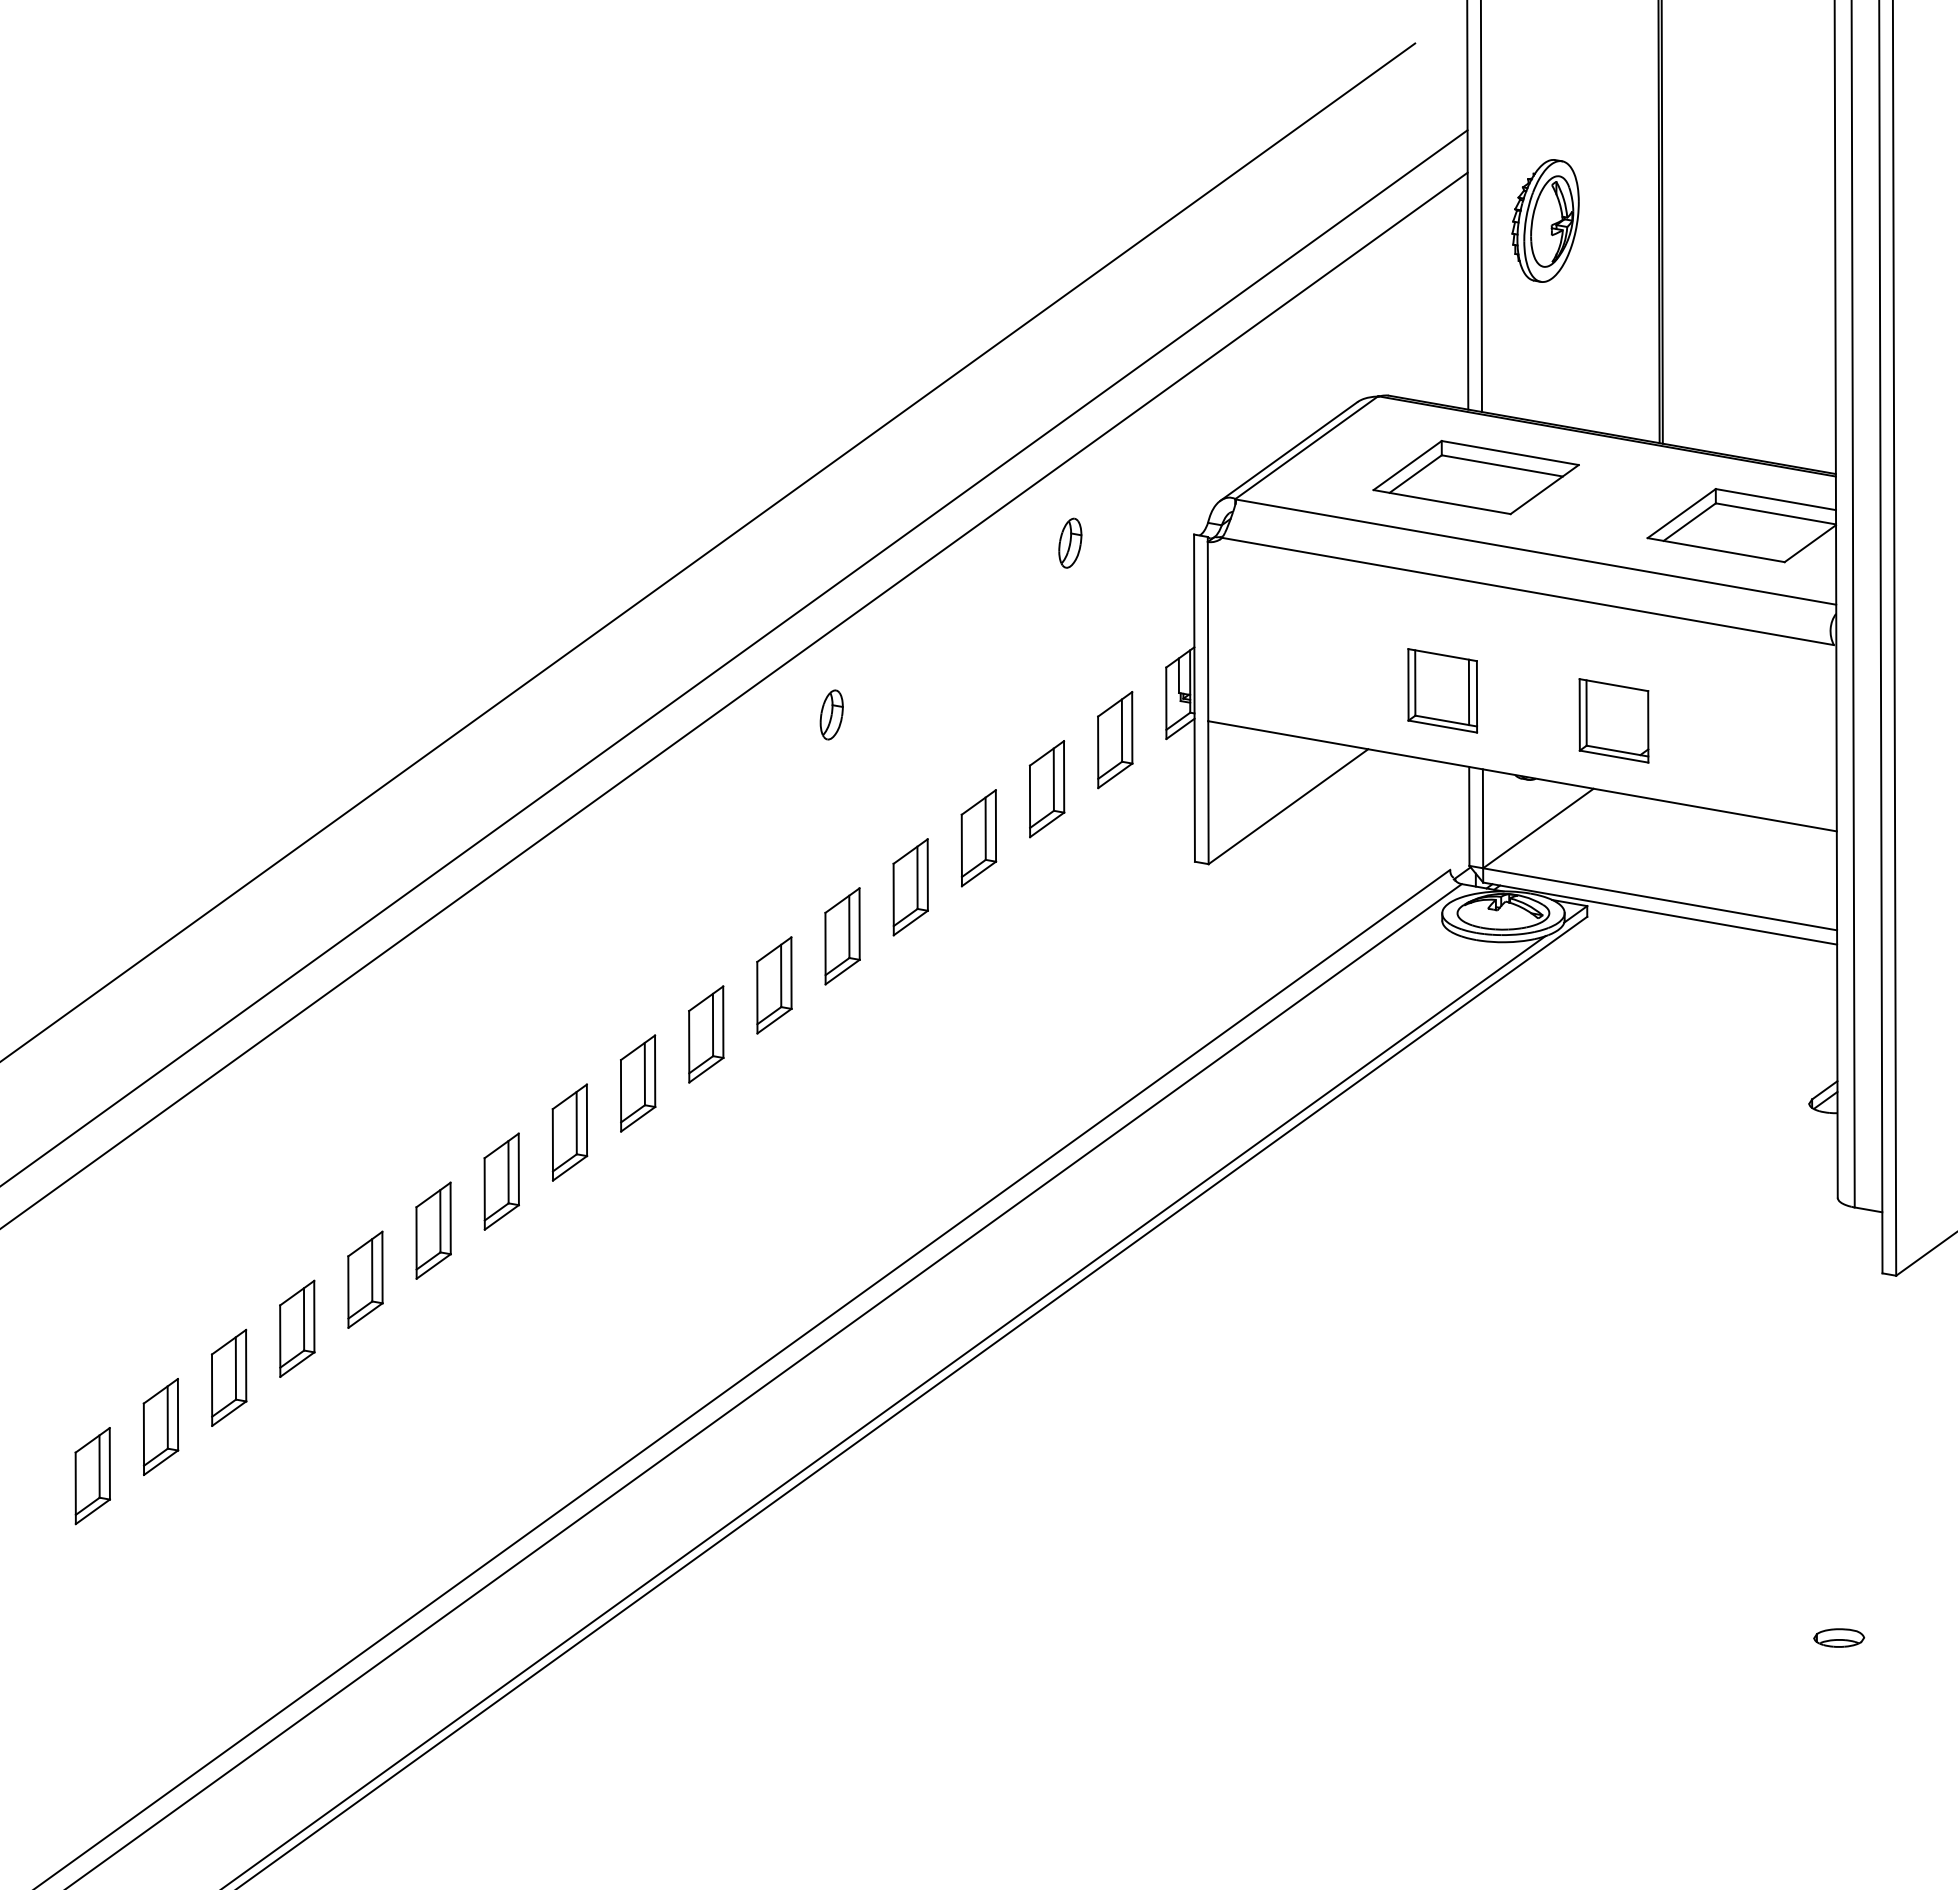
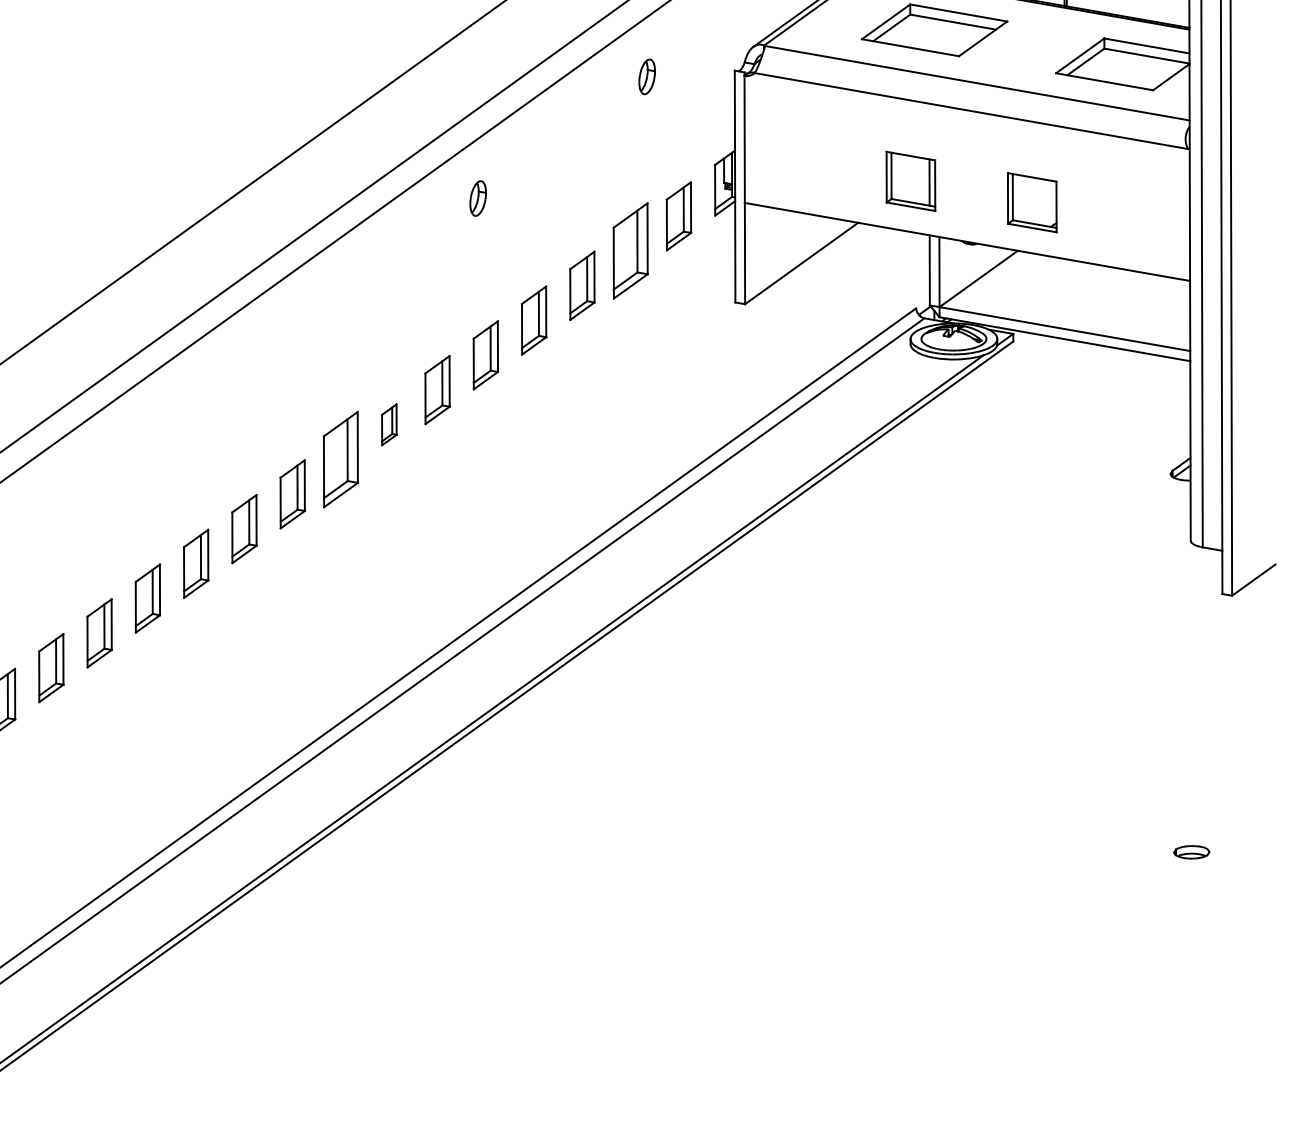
part: (1046, 789) -> (630, 251), size x1.4
part: (706, 1034) -> (389, 424), size x0.6
part: (638, 1083) -> (341, 459), size x1.4

